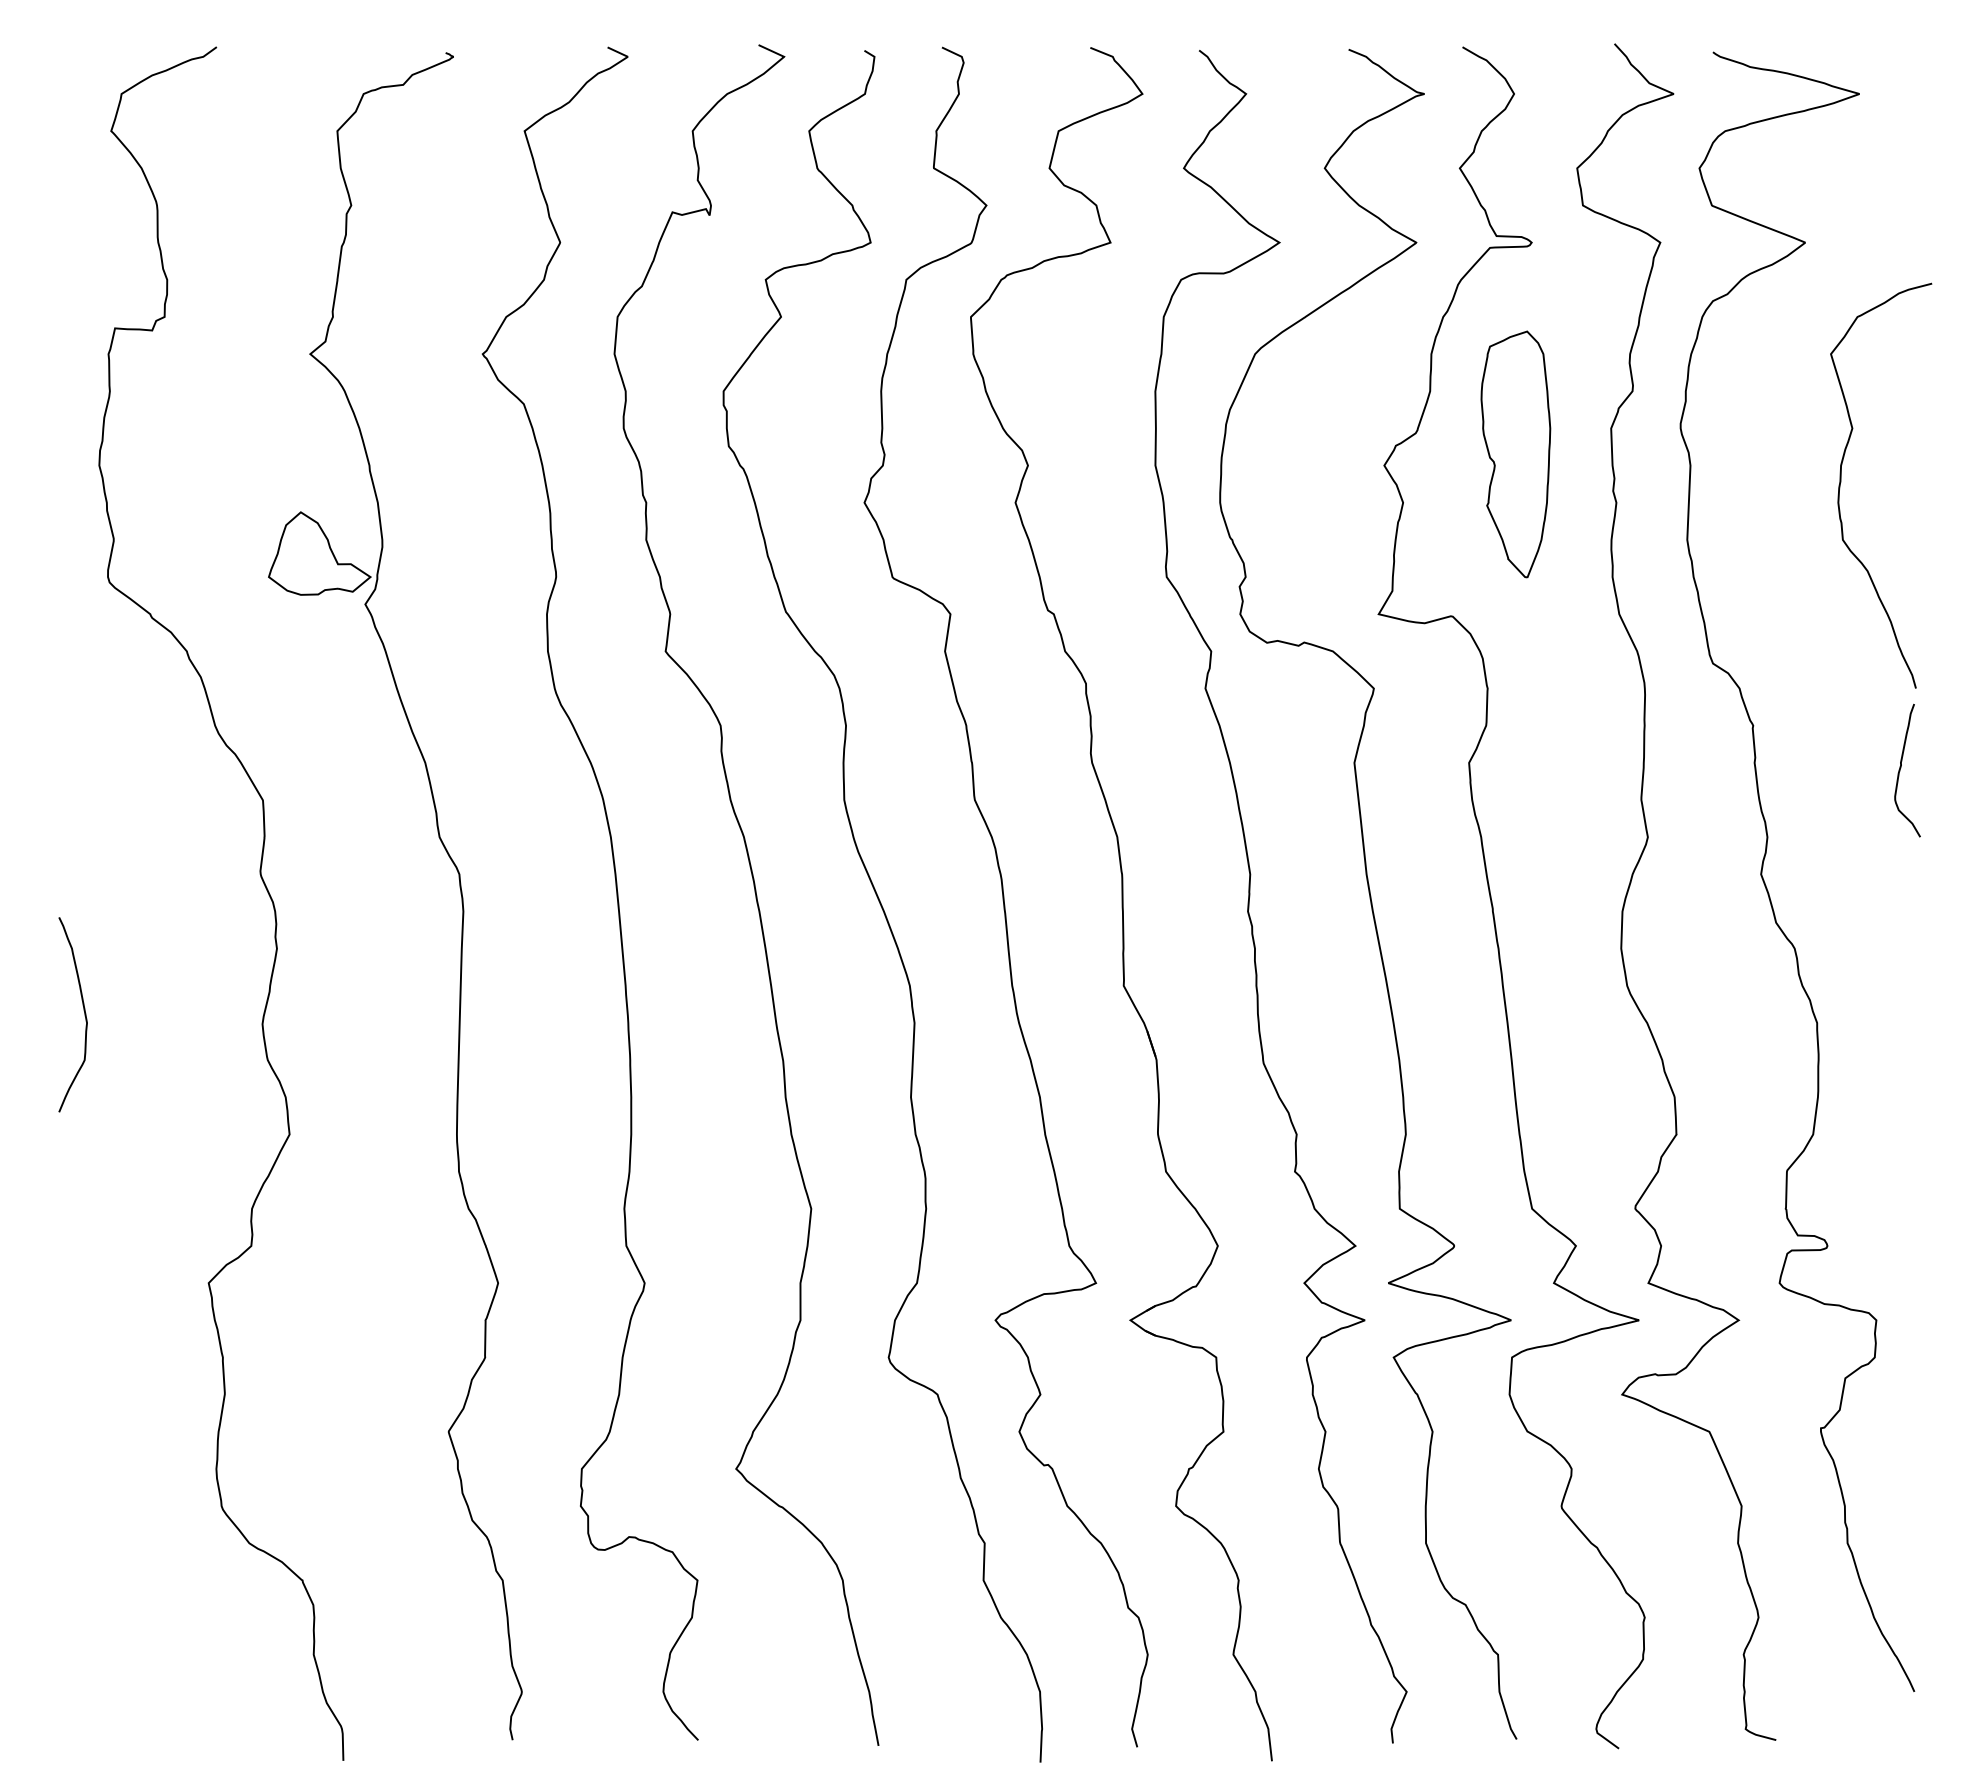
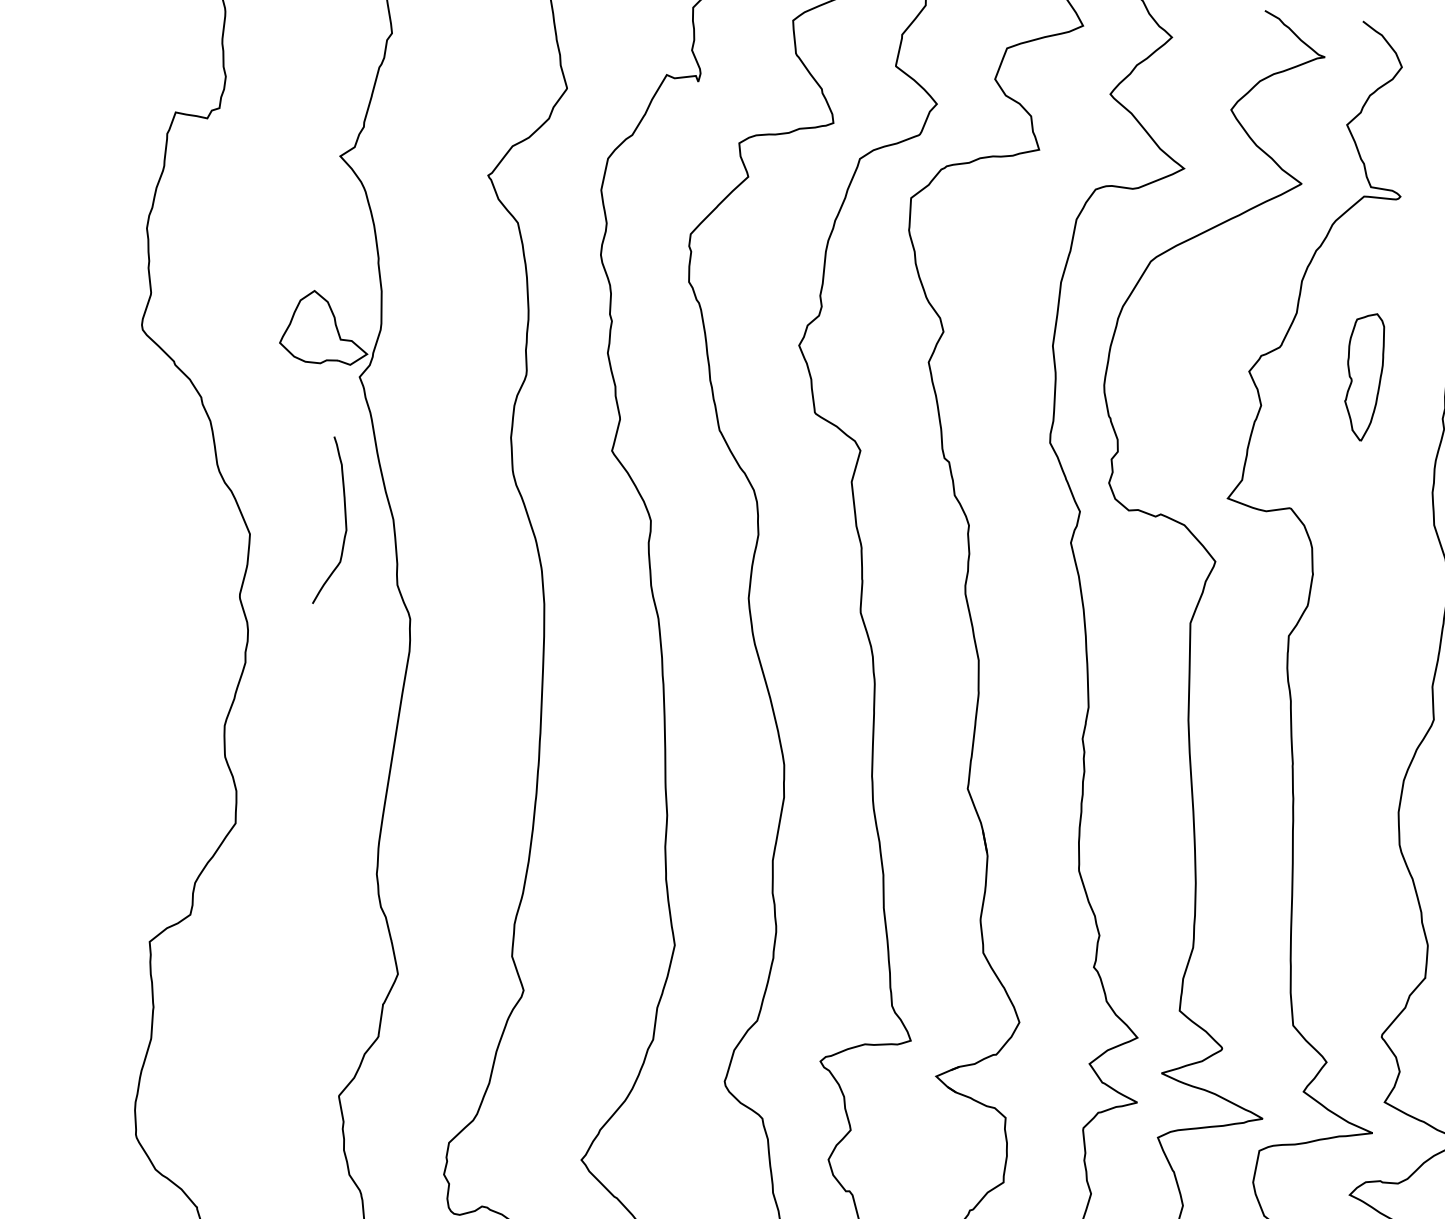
part: (1515, 454) -> (1362, 376), size x0.6
curve: (83, 1010) -> (344, 519), moved

